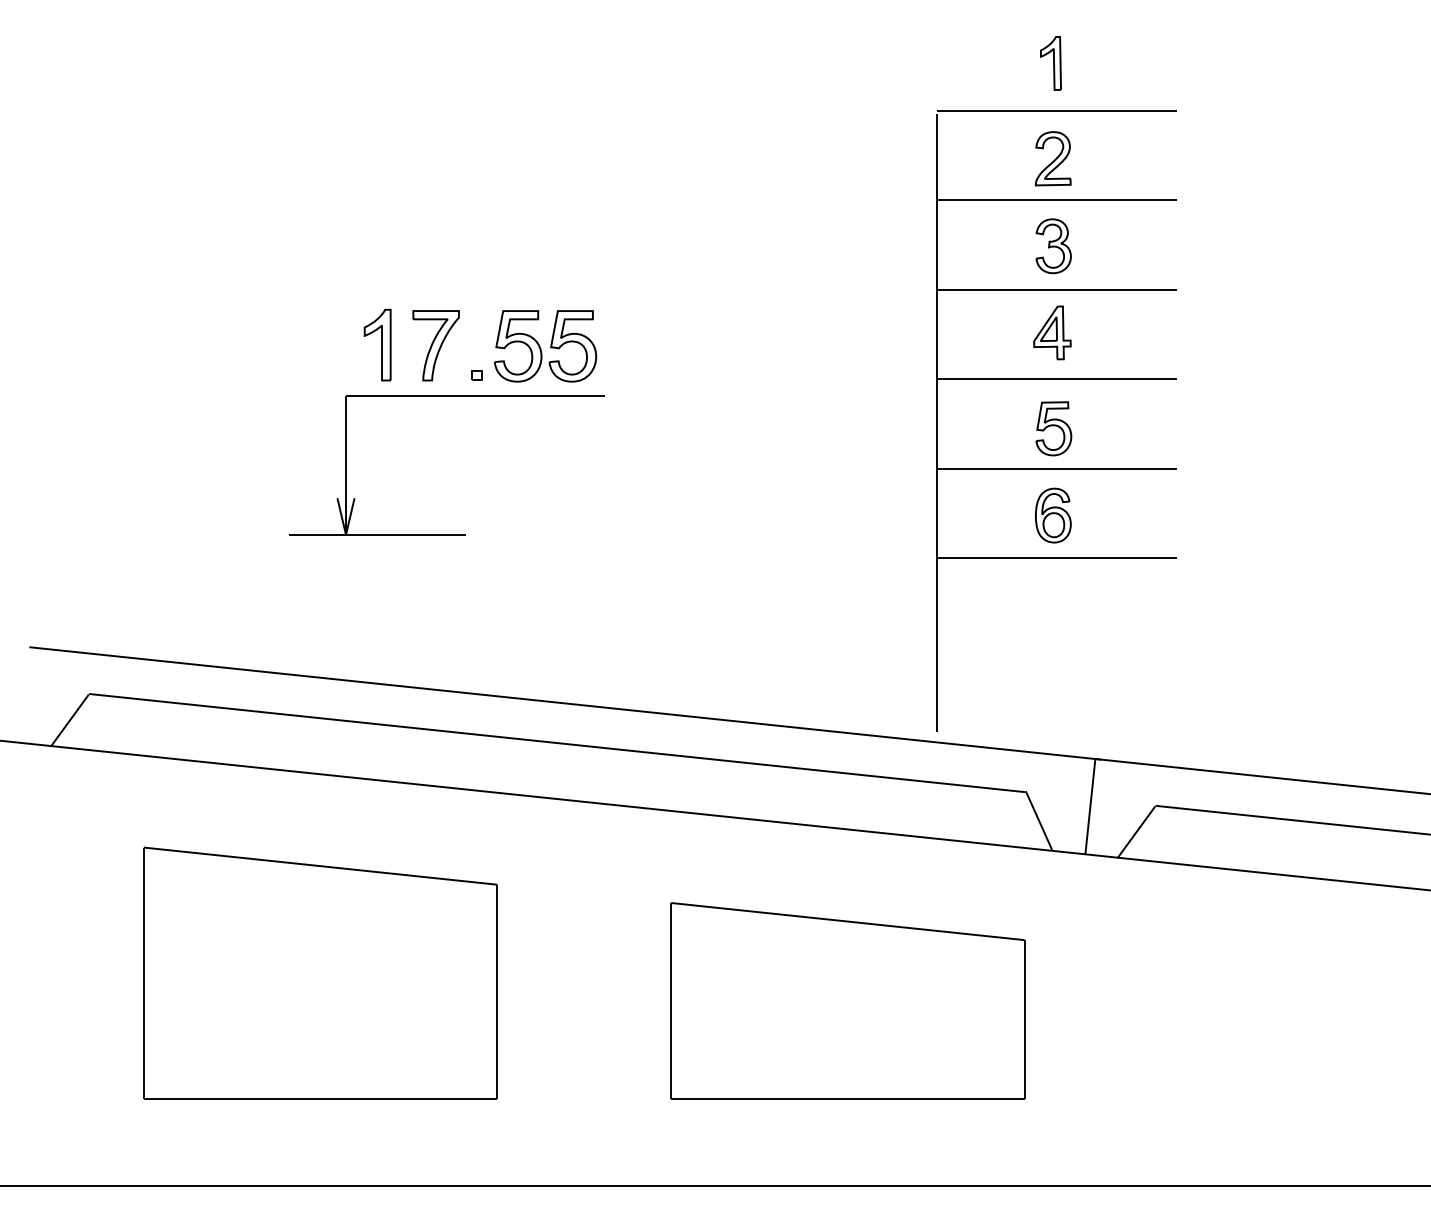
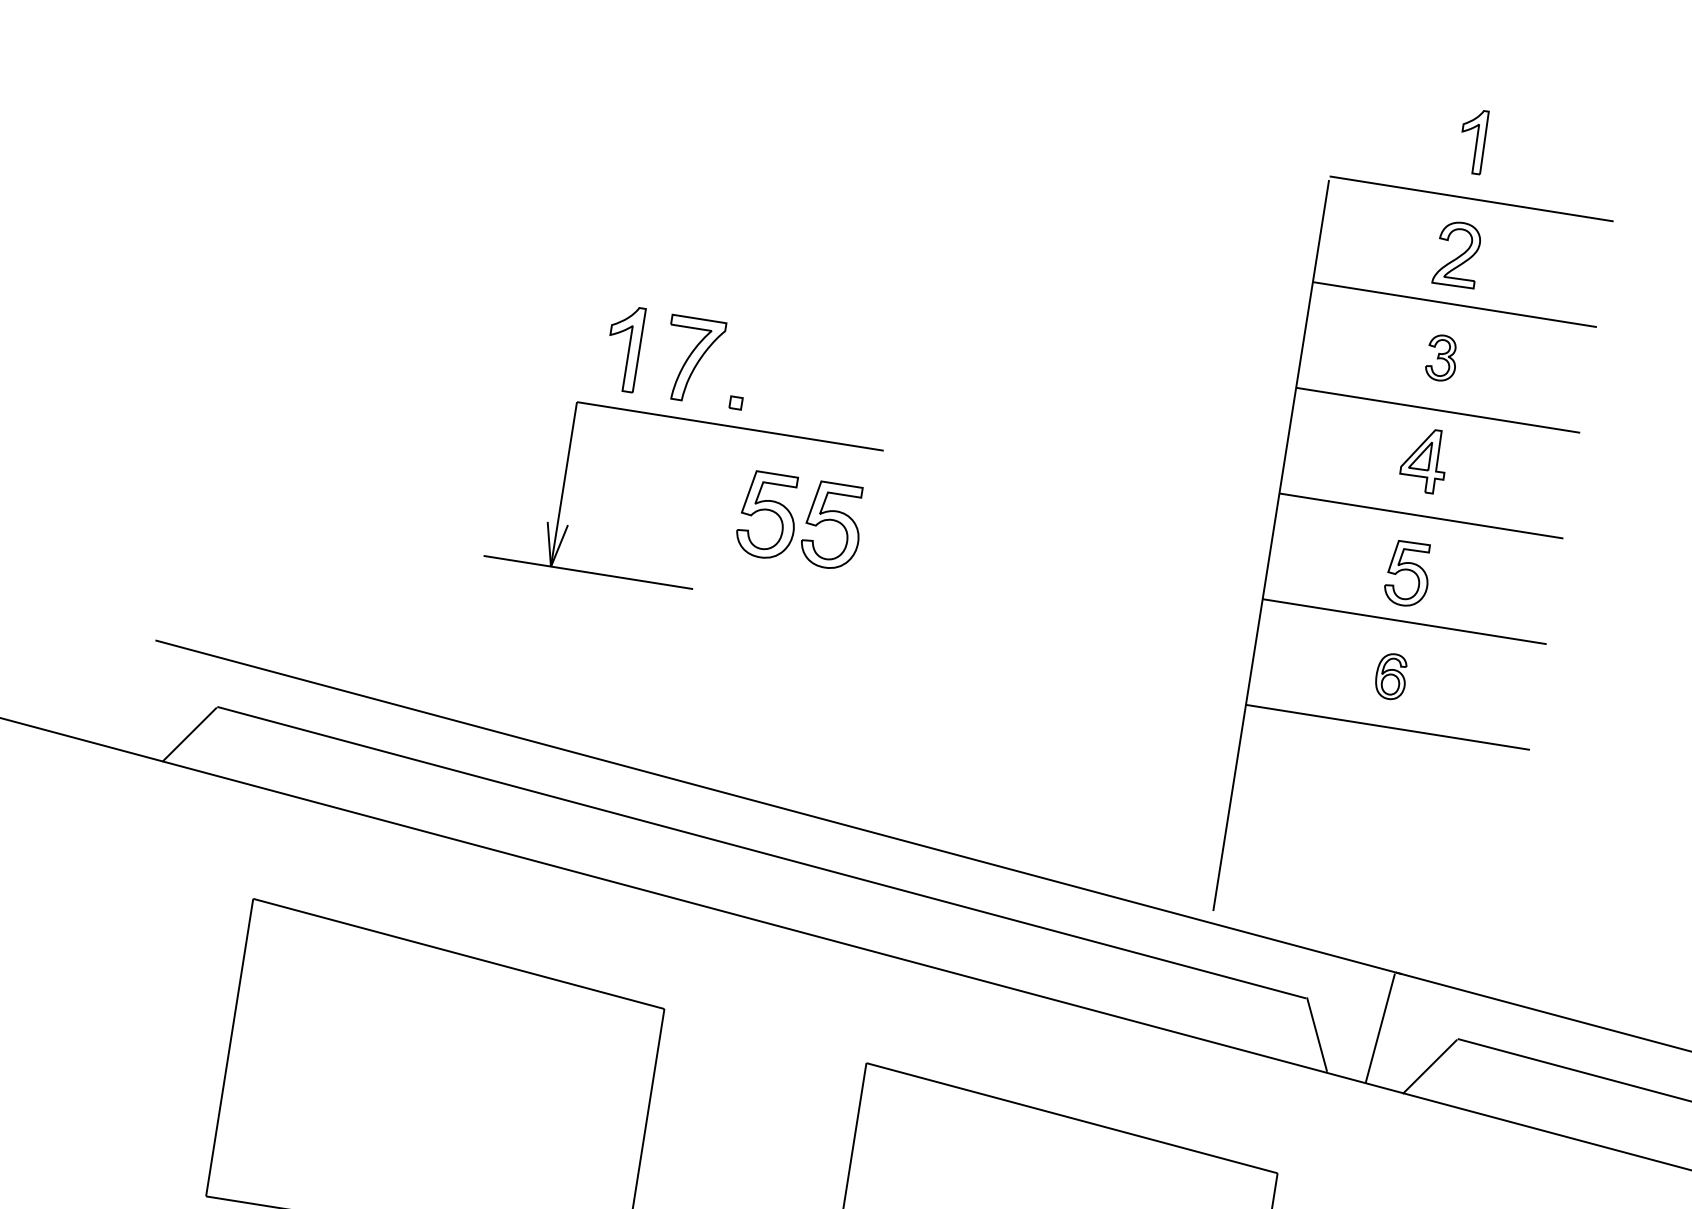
part: (1053, 246) -> (1441, 358), size x0.7
part: (545, 346) -> (800, 520), moved
part: (1053, 515) -> (1391, 676), size x0.7

